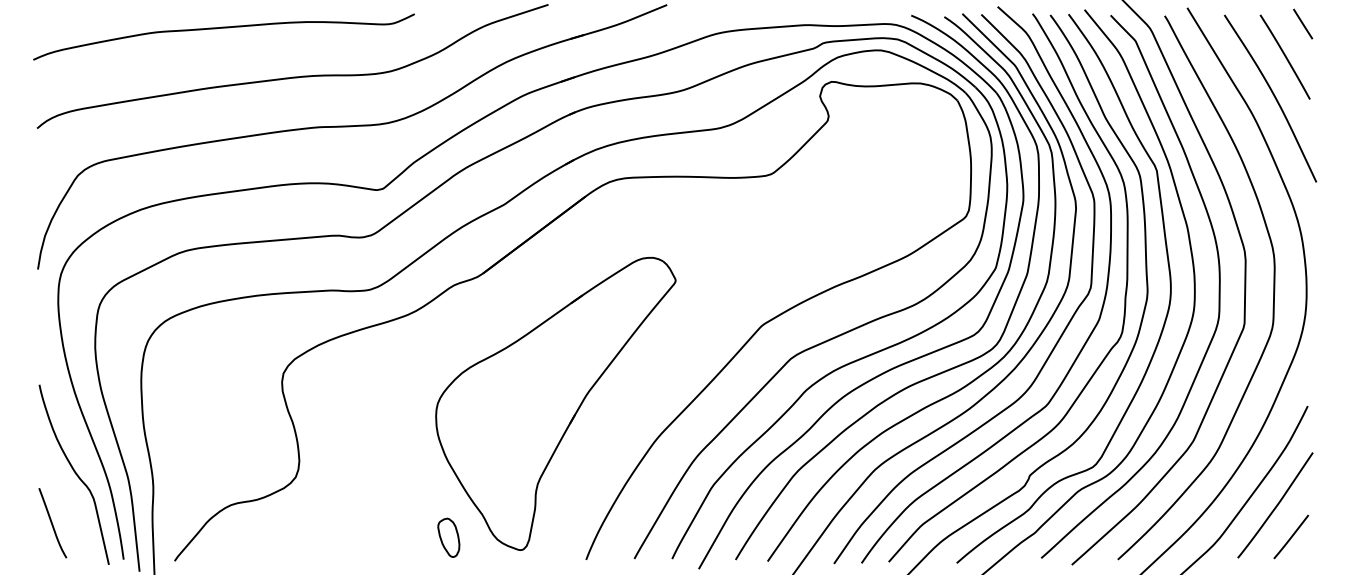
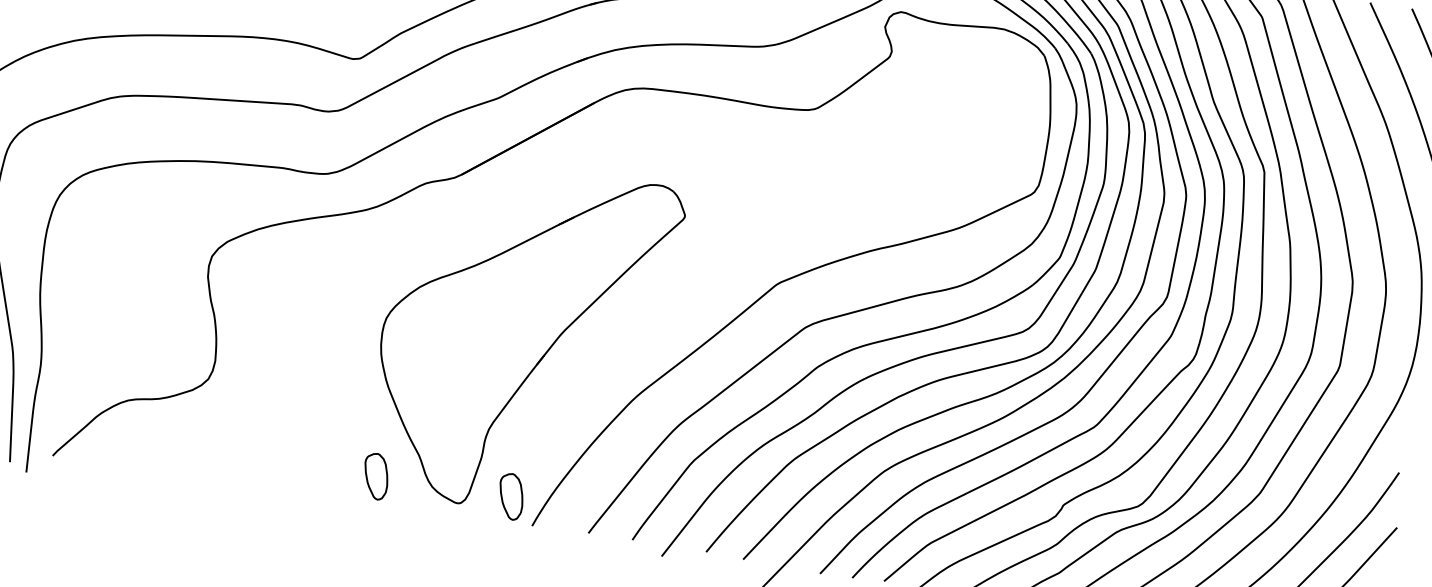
part: (564, 537) -> (510, 496), added

